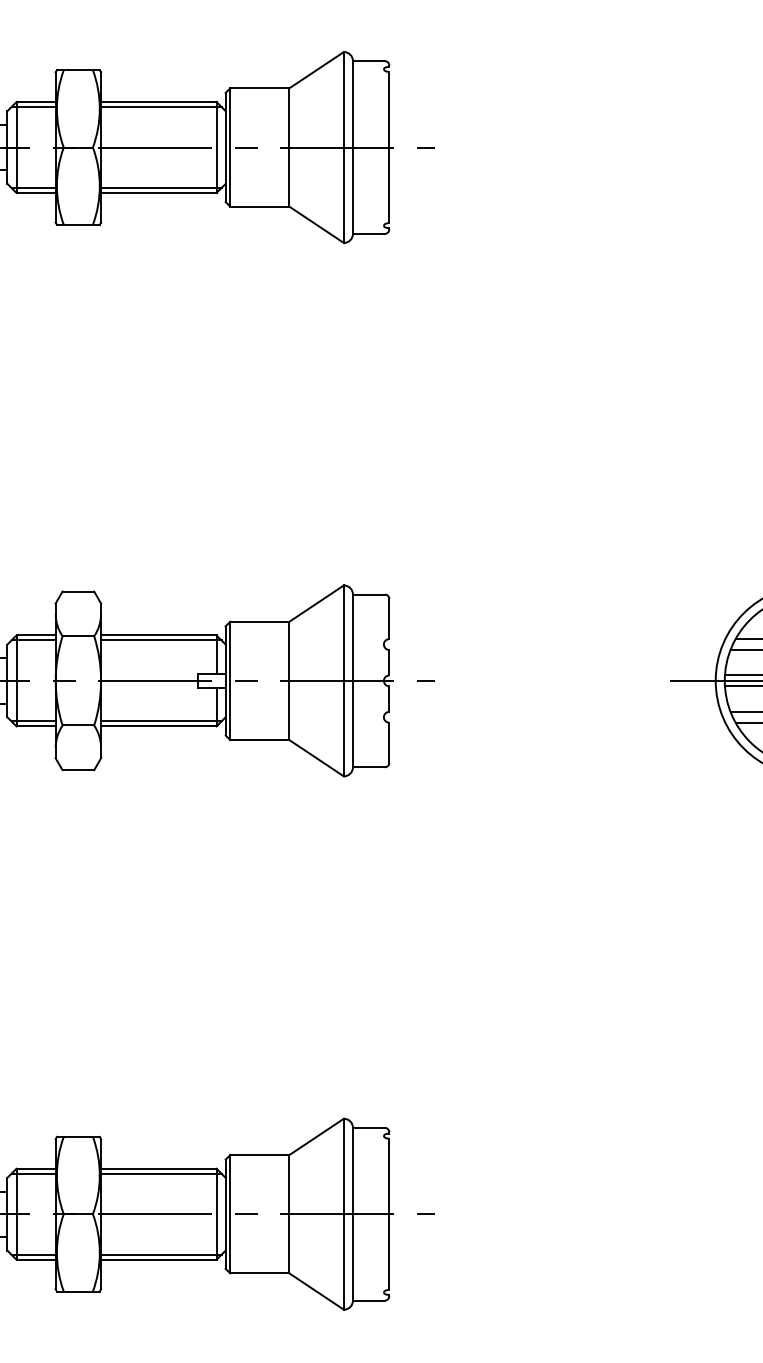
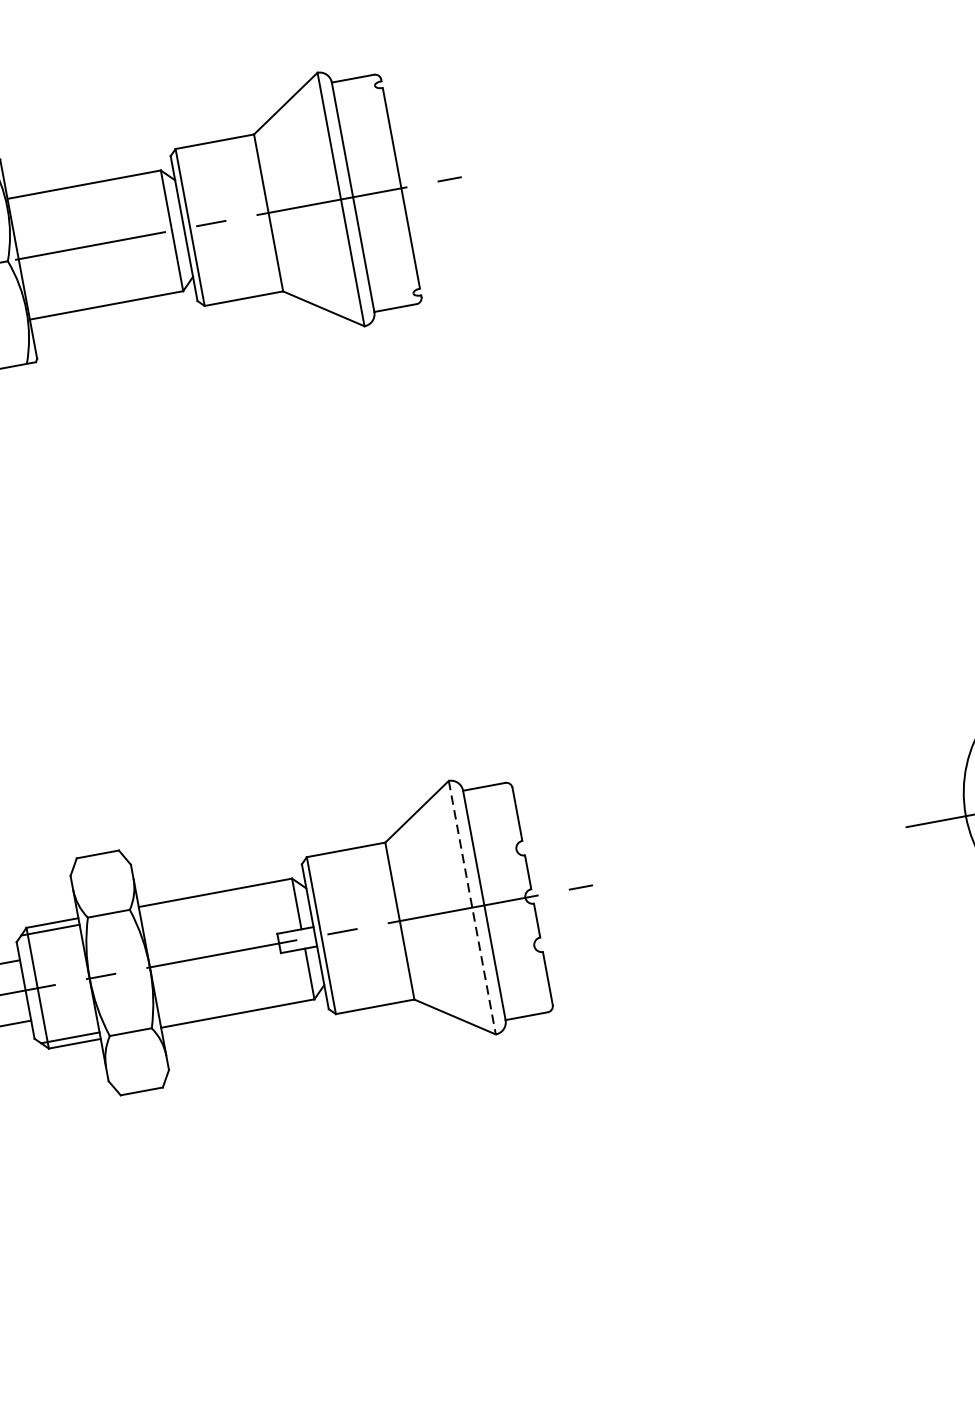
line: (161, 106) -> (88, 189), removed
line: (161, 188) -> (108, 298), removed
line: (161, 640) -> (220, 898), removed
line: (343, 681) -> (471, 908), solid -> dashed
line: (161, 721) -> (240, 1006), removed

